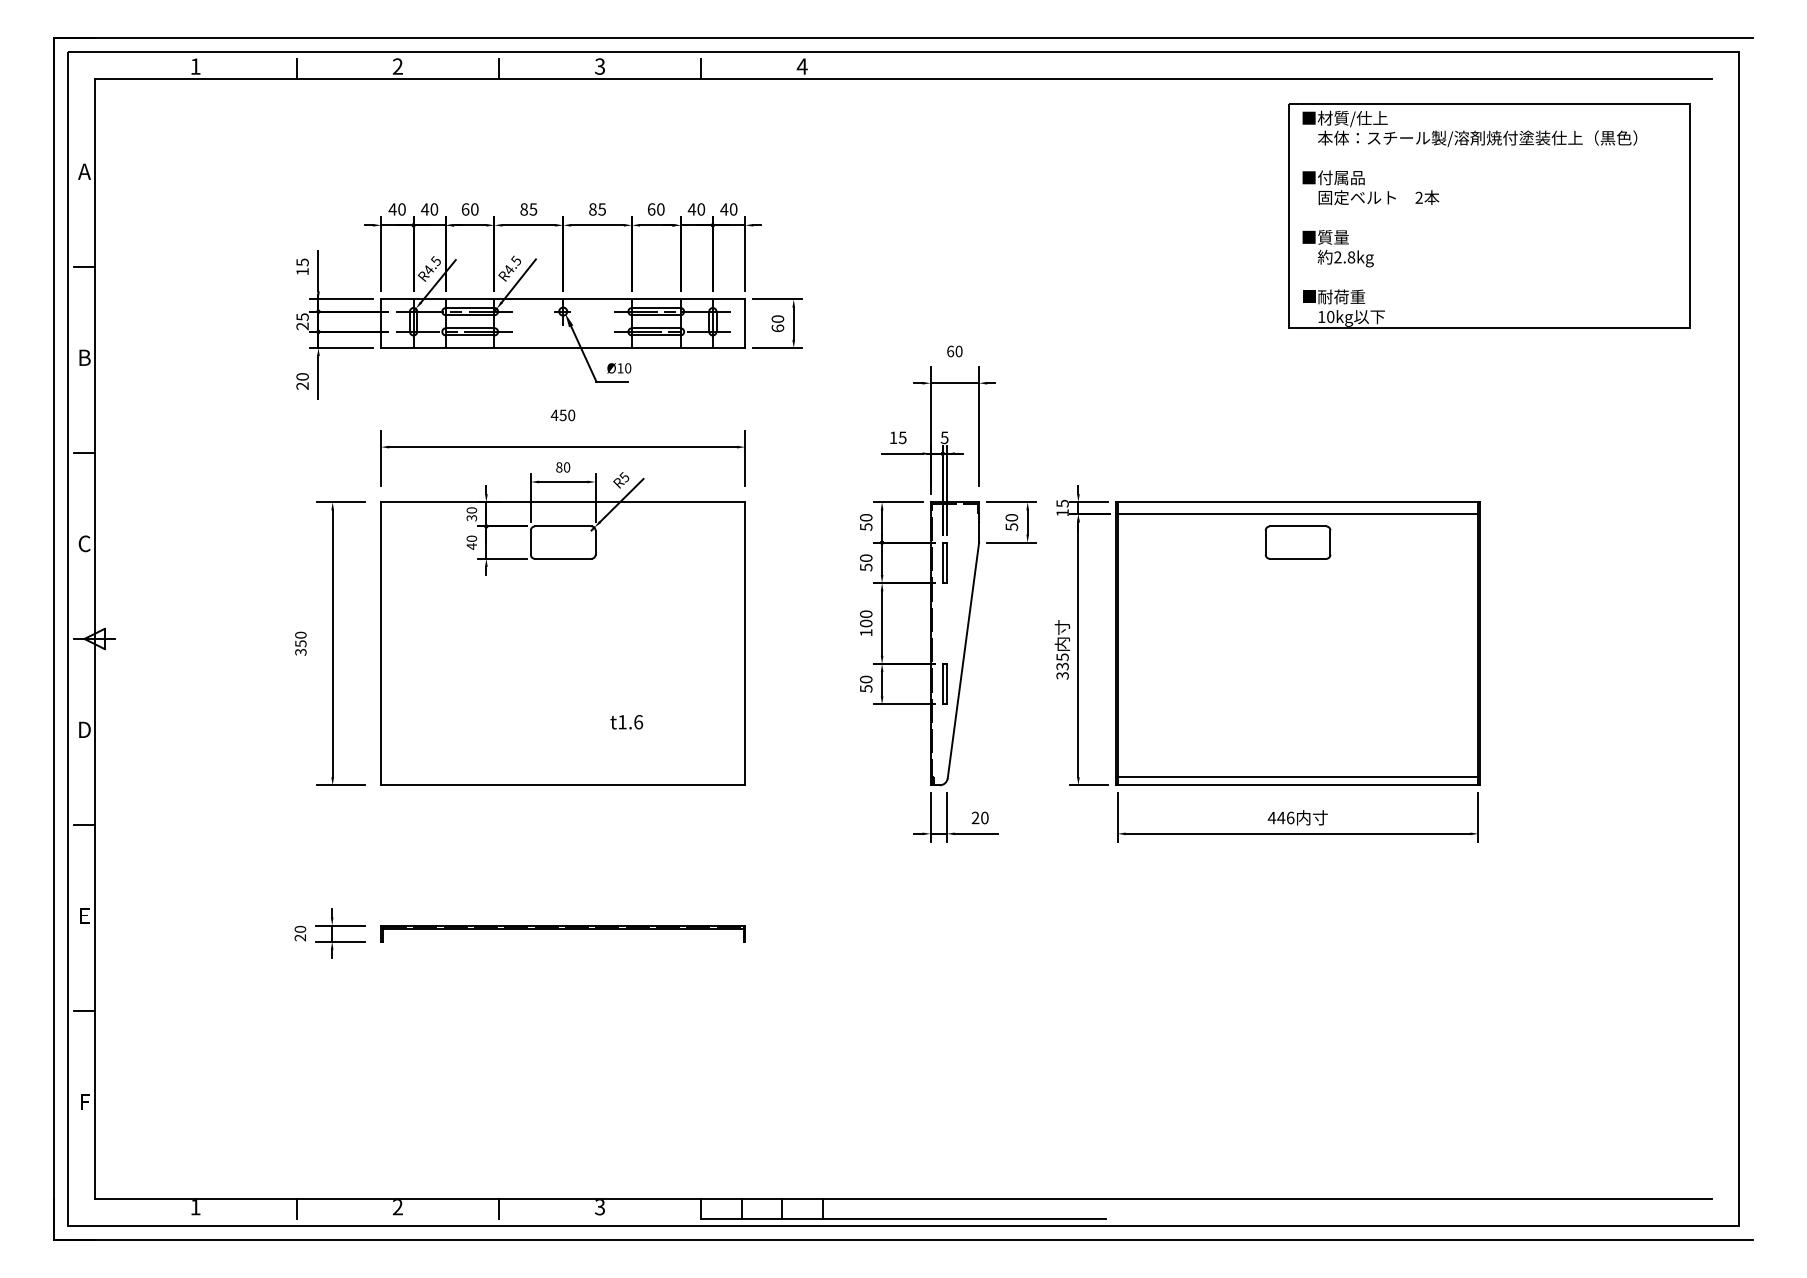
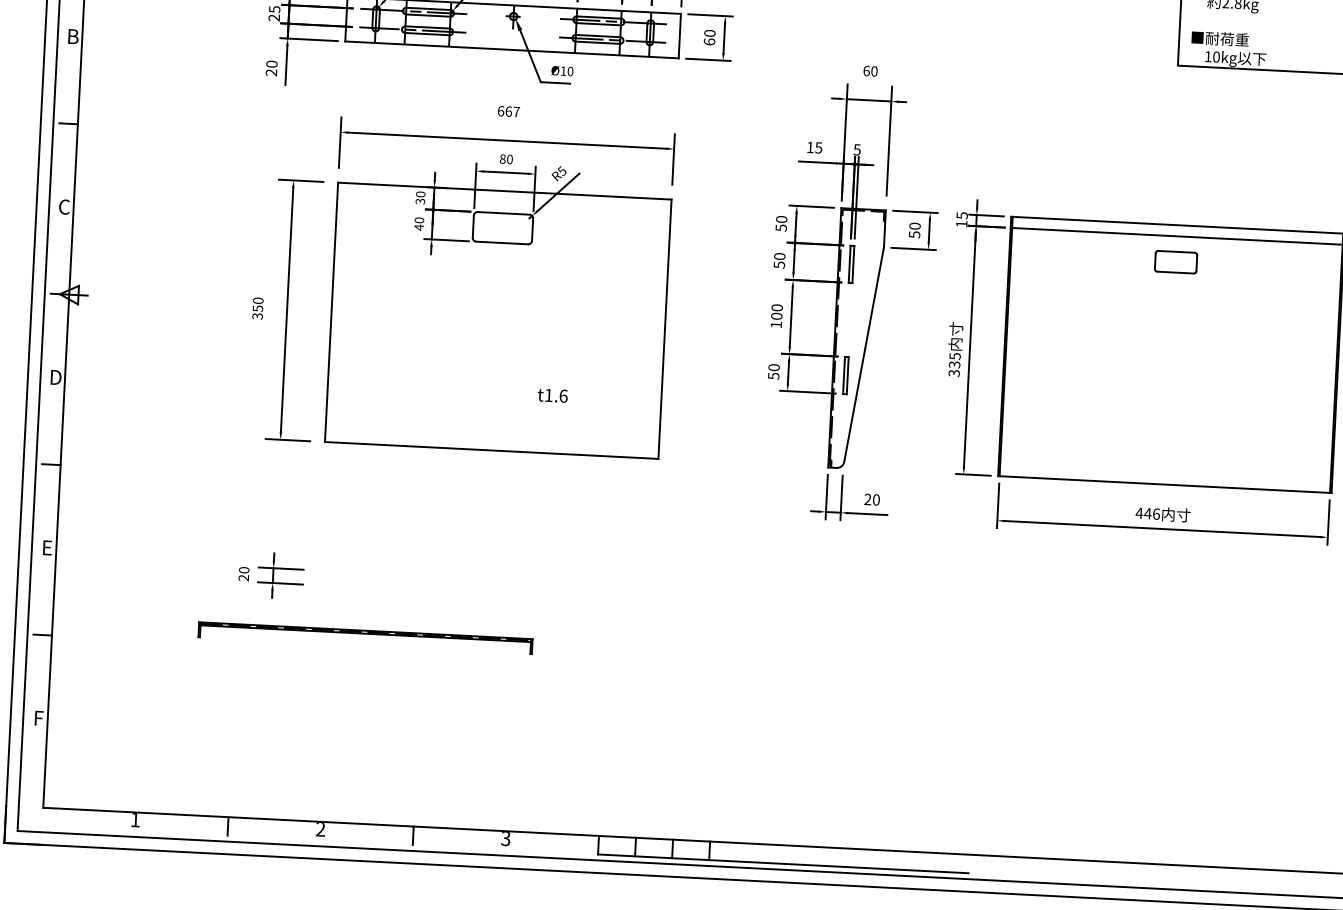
text: (562, 415) -> (508, 111), 450 -> 667
part: (1297, 542) -> (1175, 262), size x0.7
line: (1297, 777) -> (1164, 477), removed
part: (562, 933) -> (364, 638), moved

